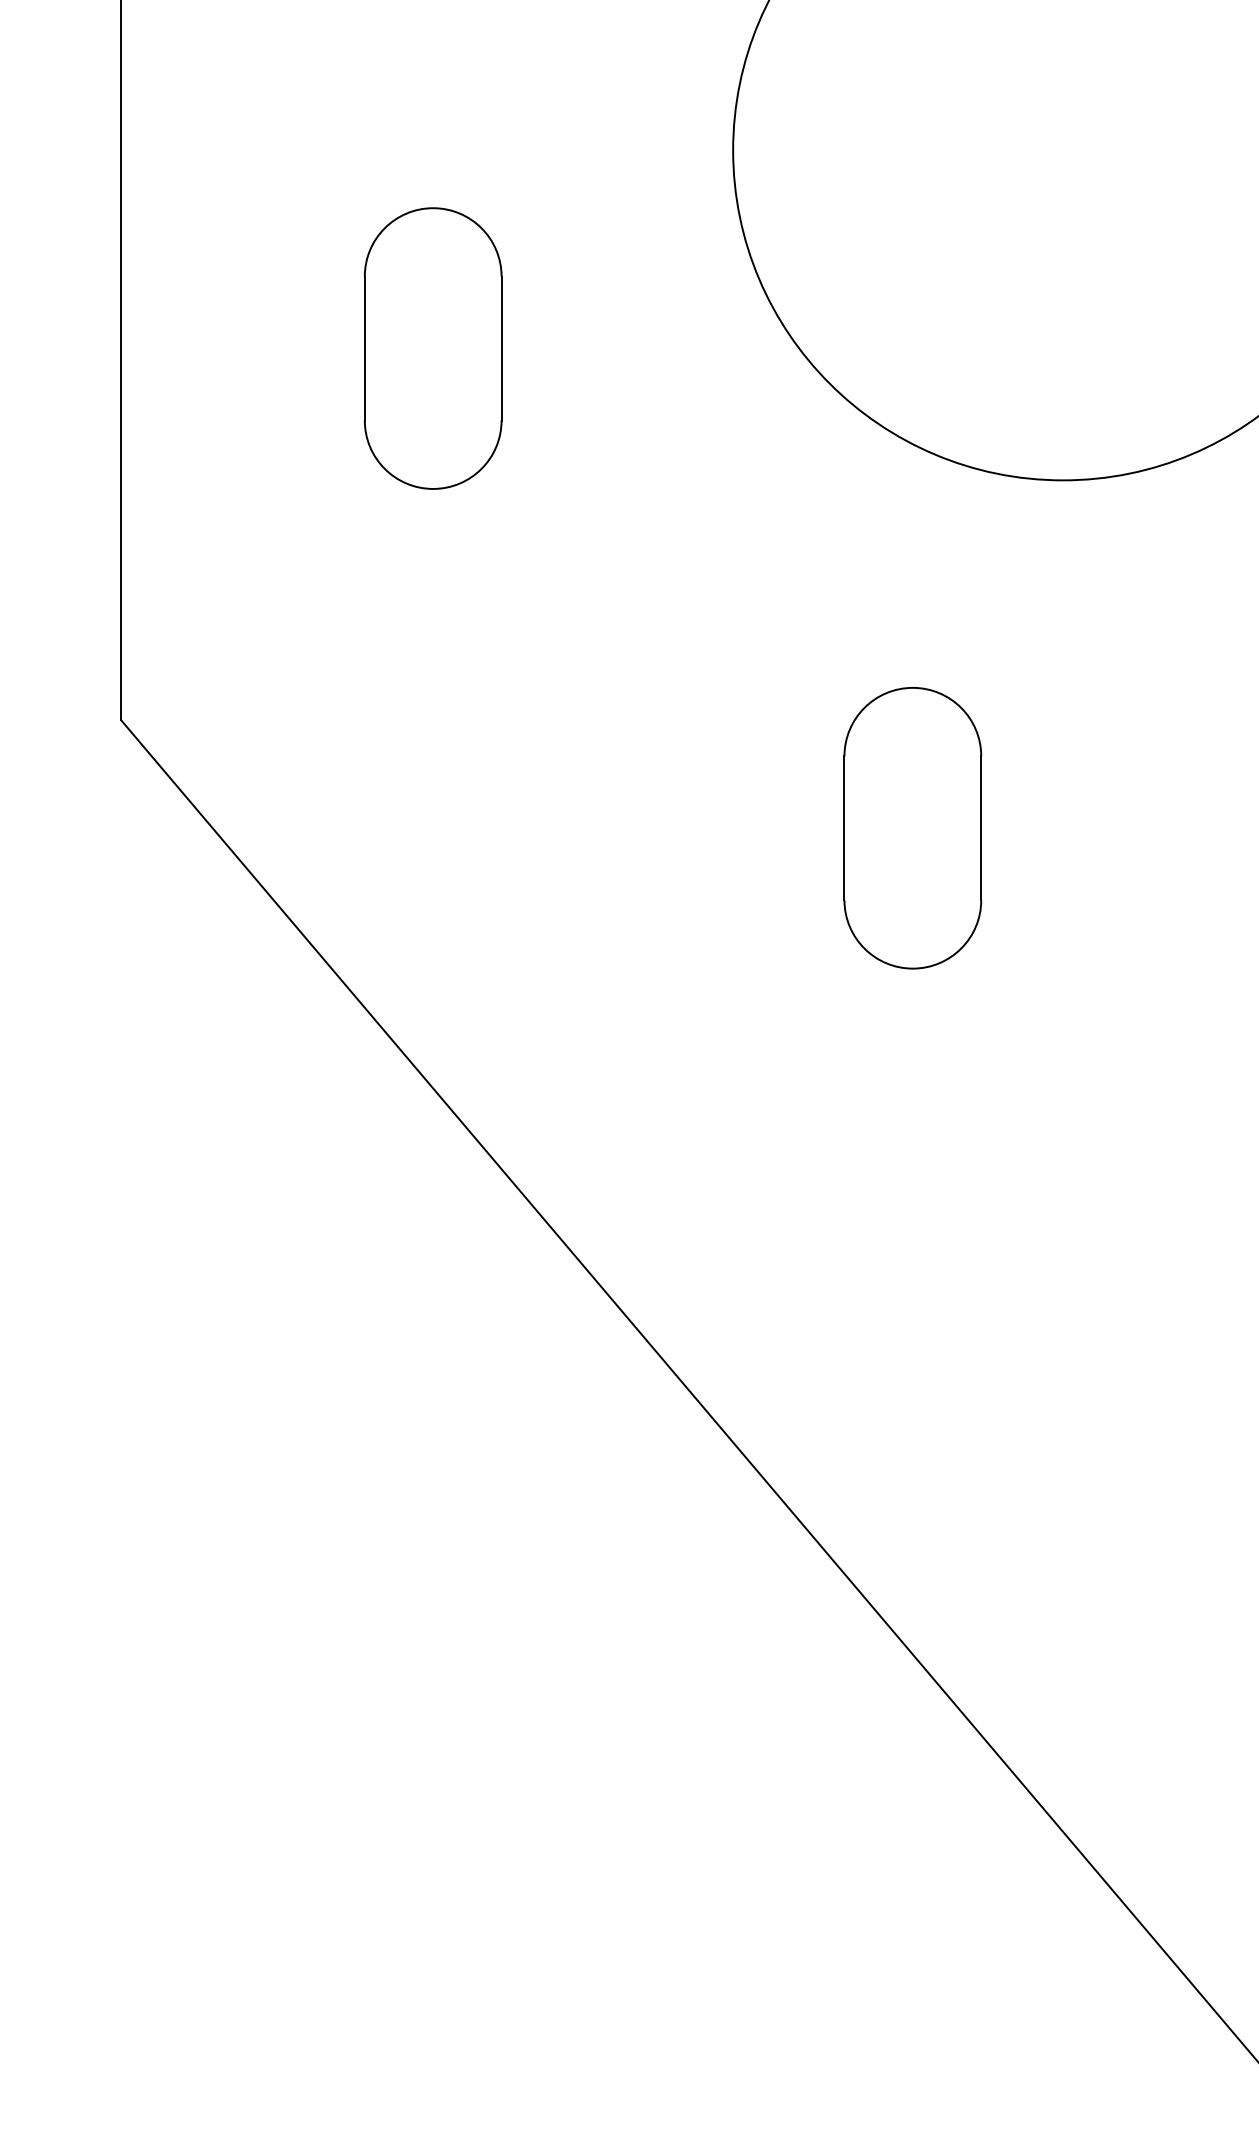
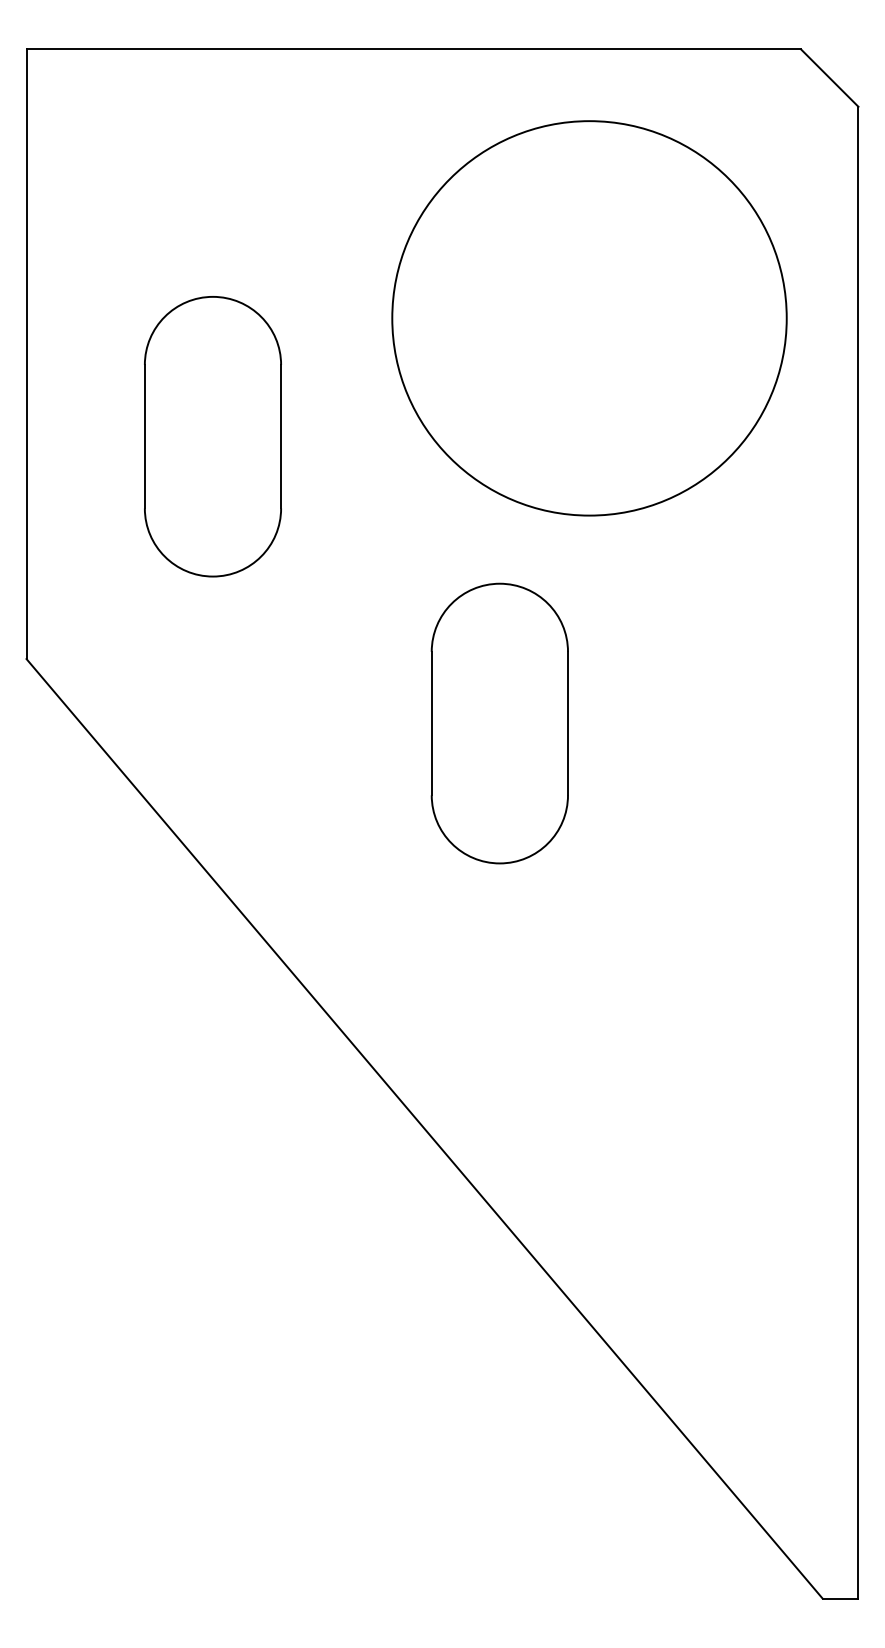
part: (432, 348) -> (212, 436), size x1.67
part: (912, 828) -> (499, 723), size x1.67

